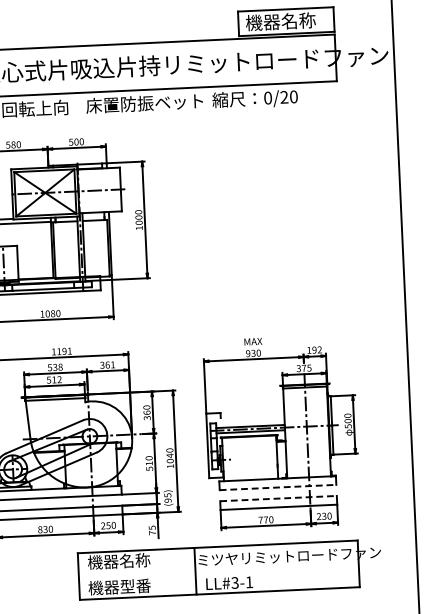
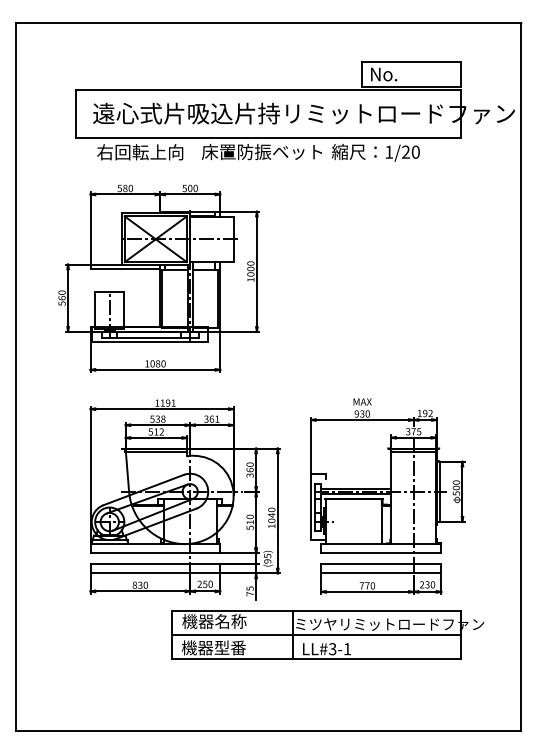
text: (280, 20) -> (405, 73), 機器名称 -> No.
text: (268, 97) -> (389, 151), 0/20 -> 1/20
line: (278, 487) -> (381, 553), dashed -> solid
line: (278, 498) -> (381, 564), dashed -> solid
line: (218, 570) -> (316, 635), added

